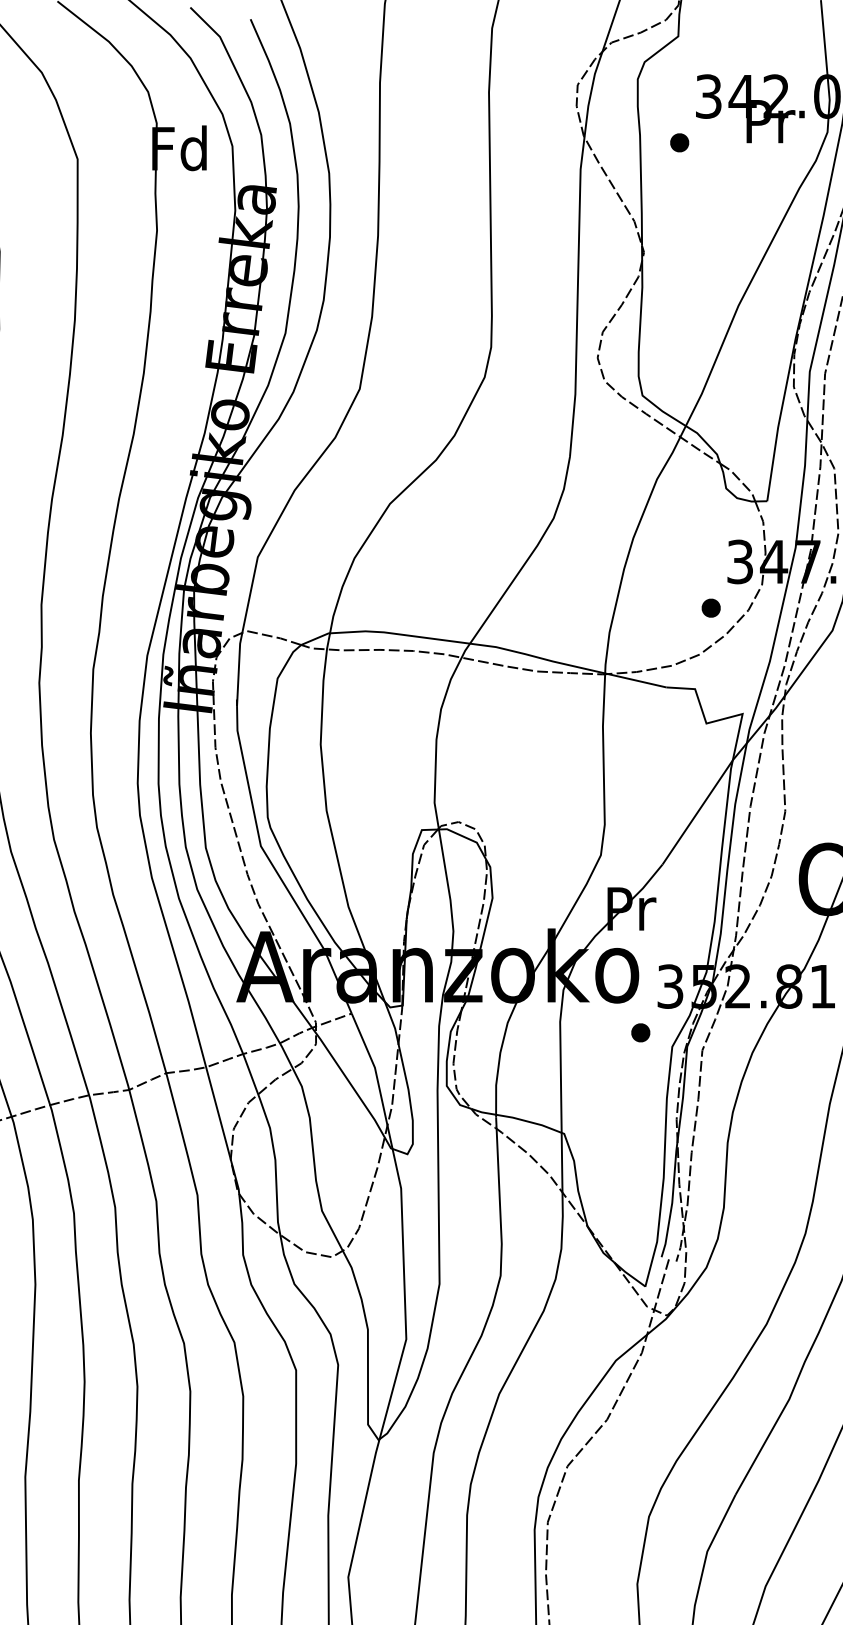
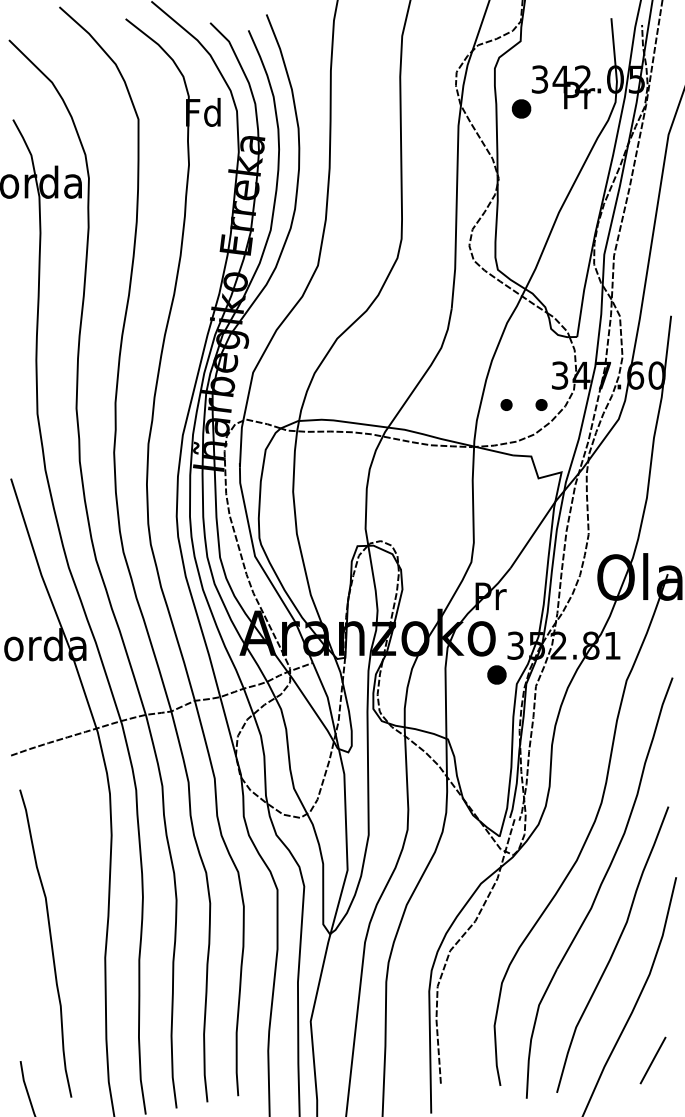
part: (679, 142) -> (521, 108), size x1.6
part: (656, 607) -> (506, 404), added
part: (640, 1033) -> (496, 675), size x1.6

